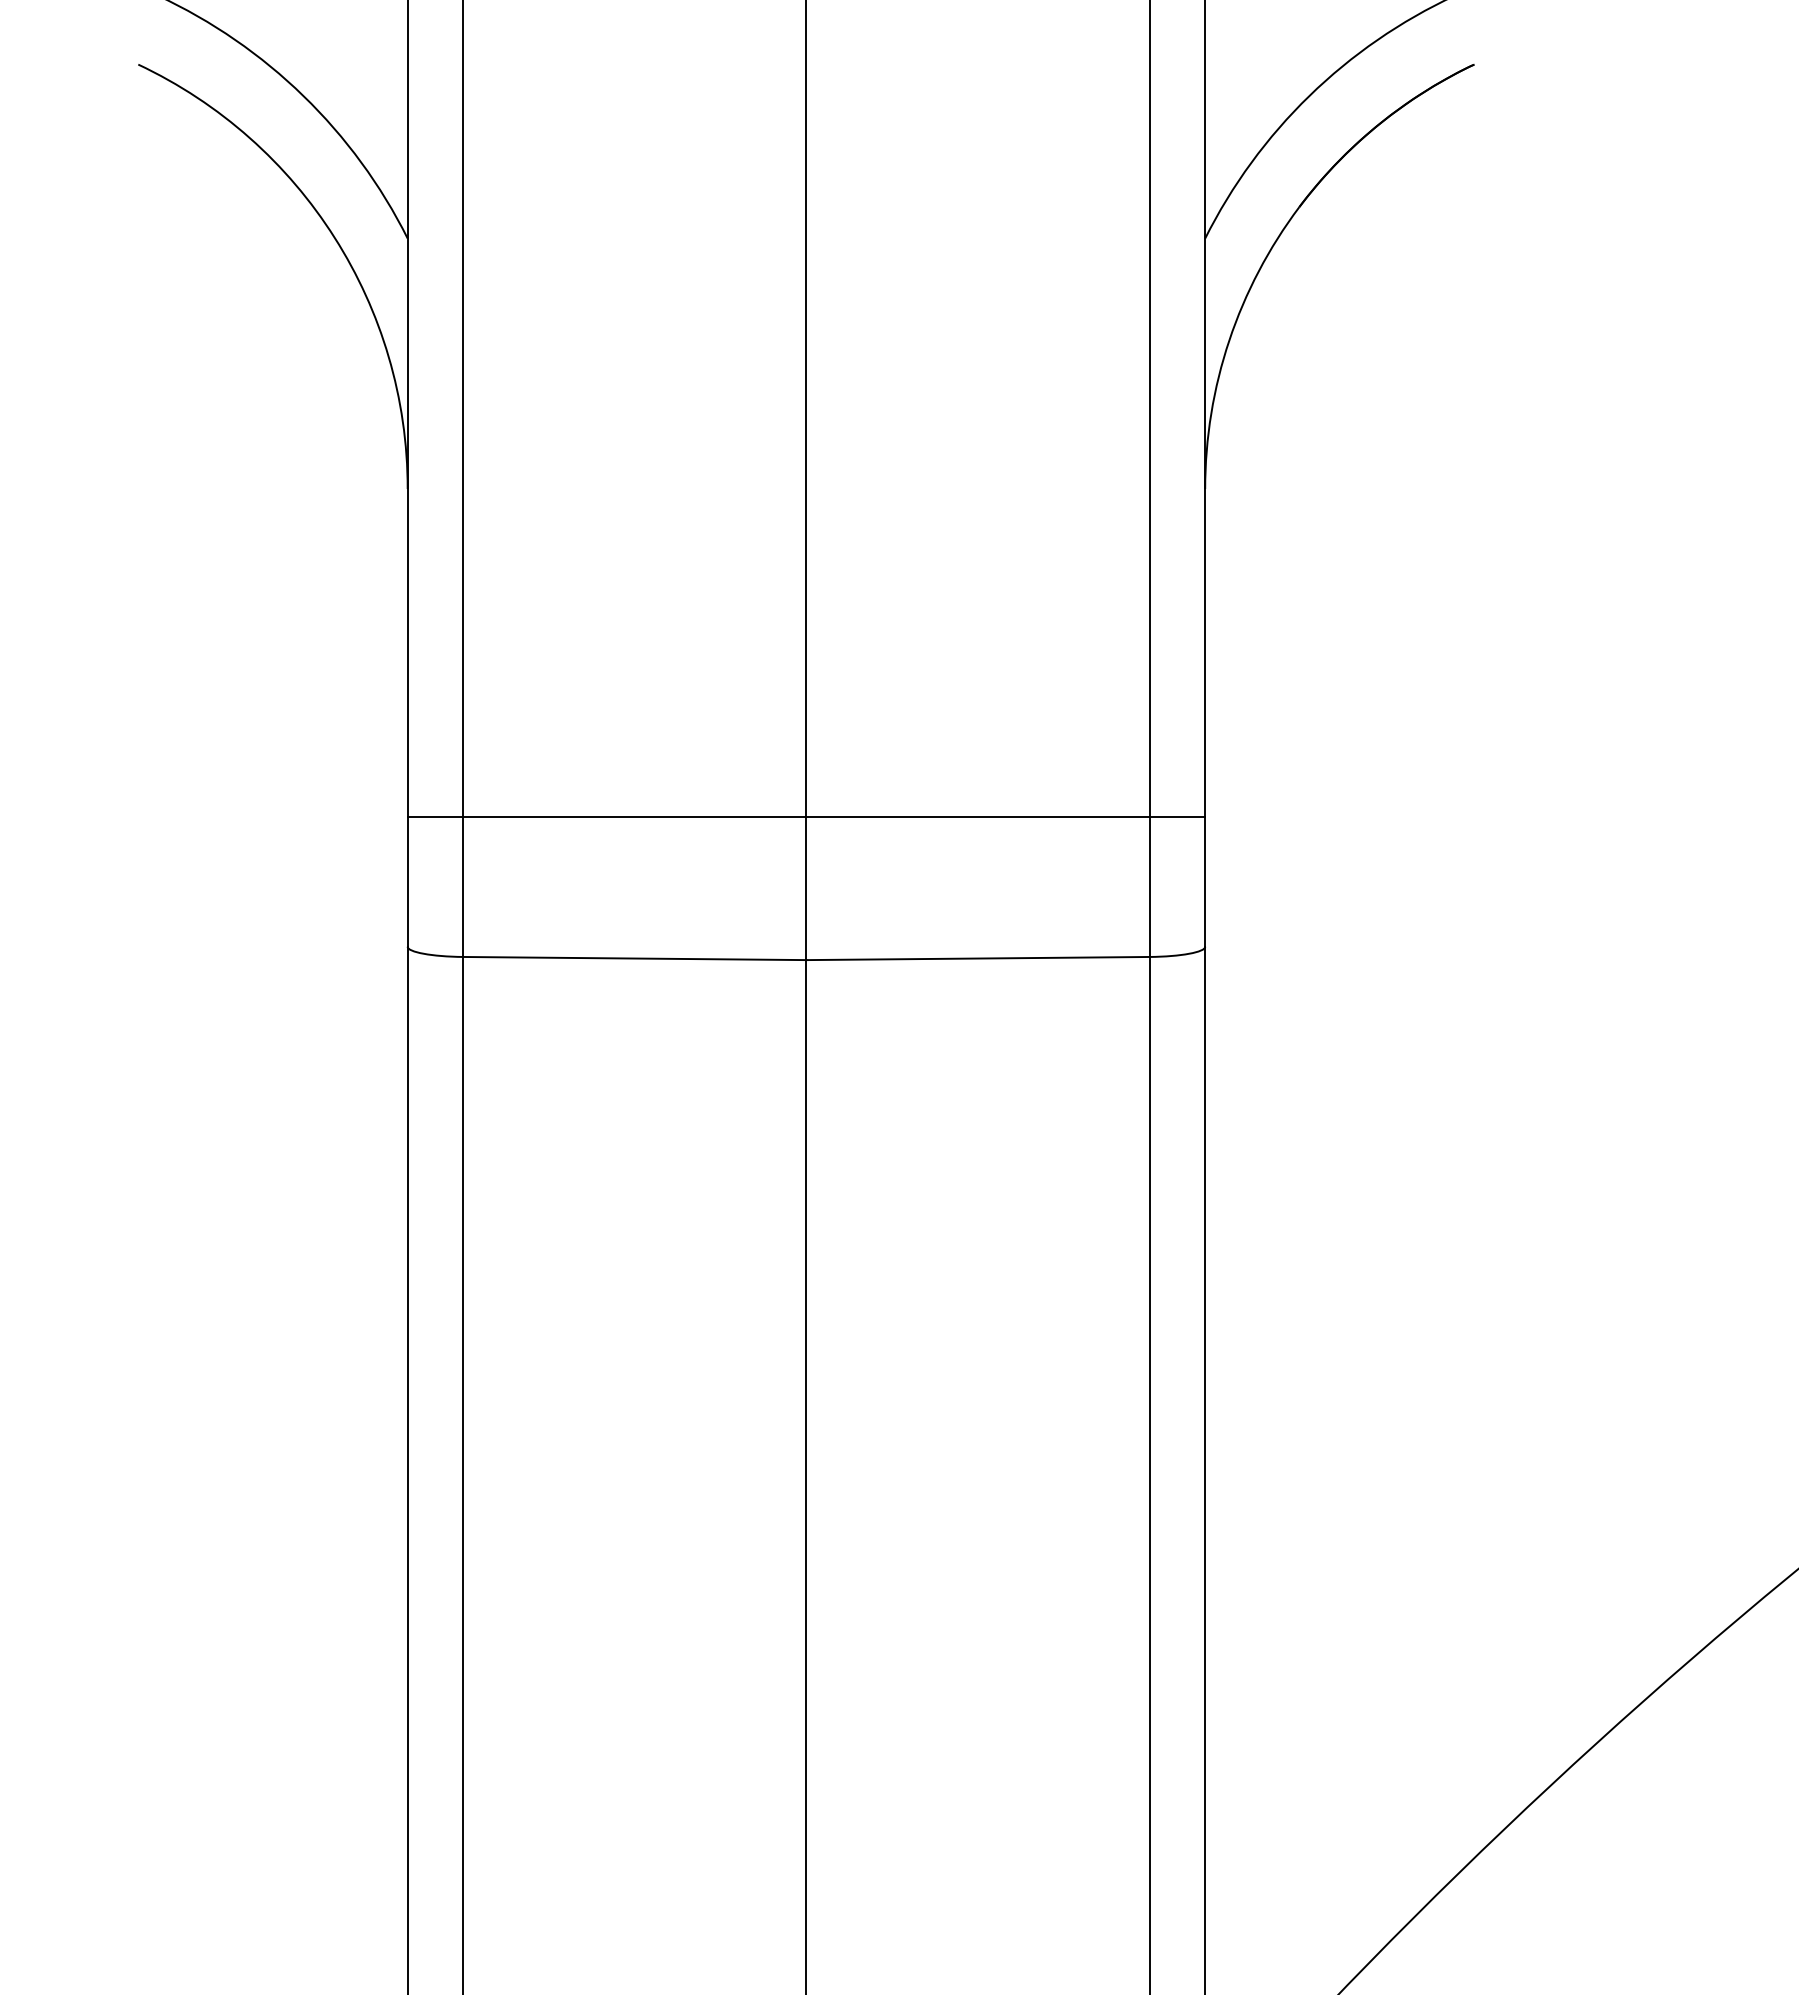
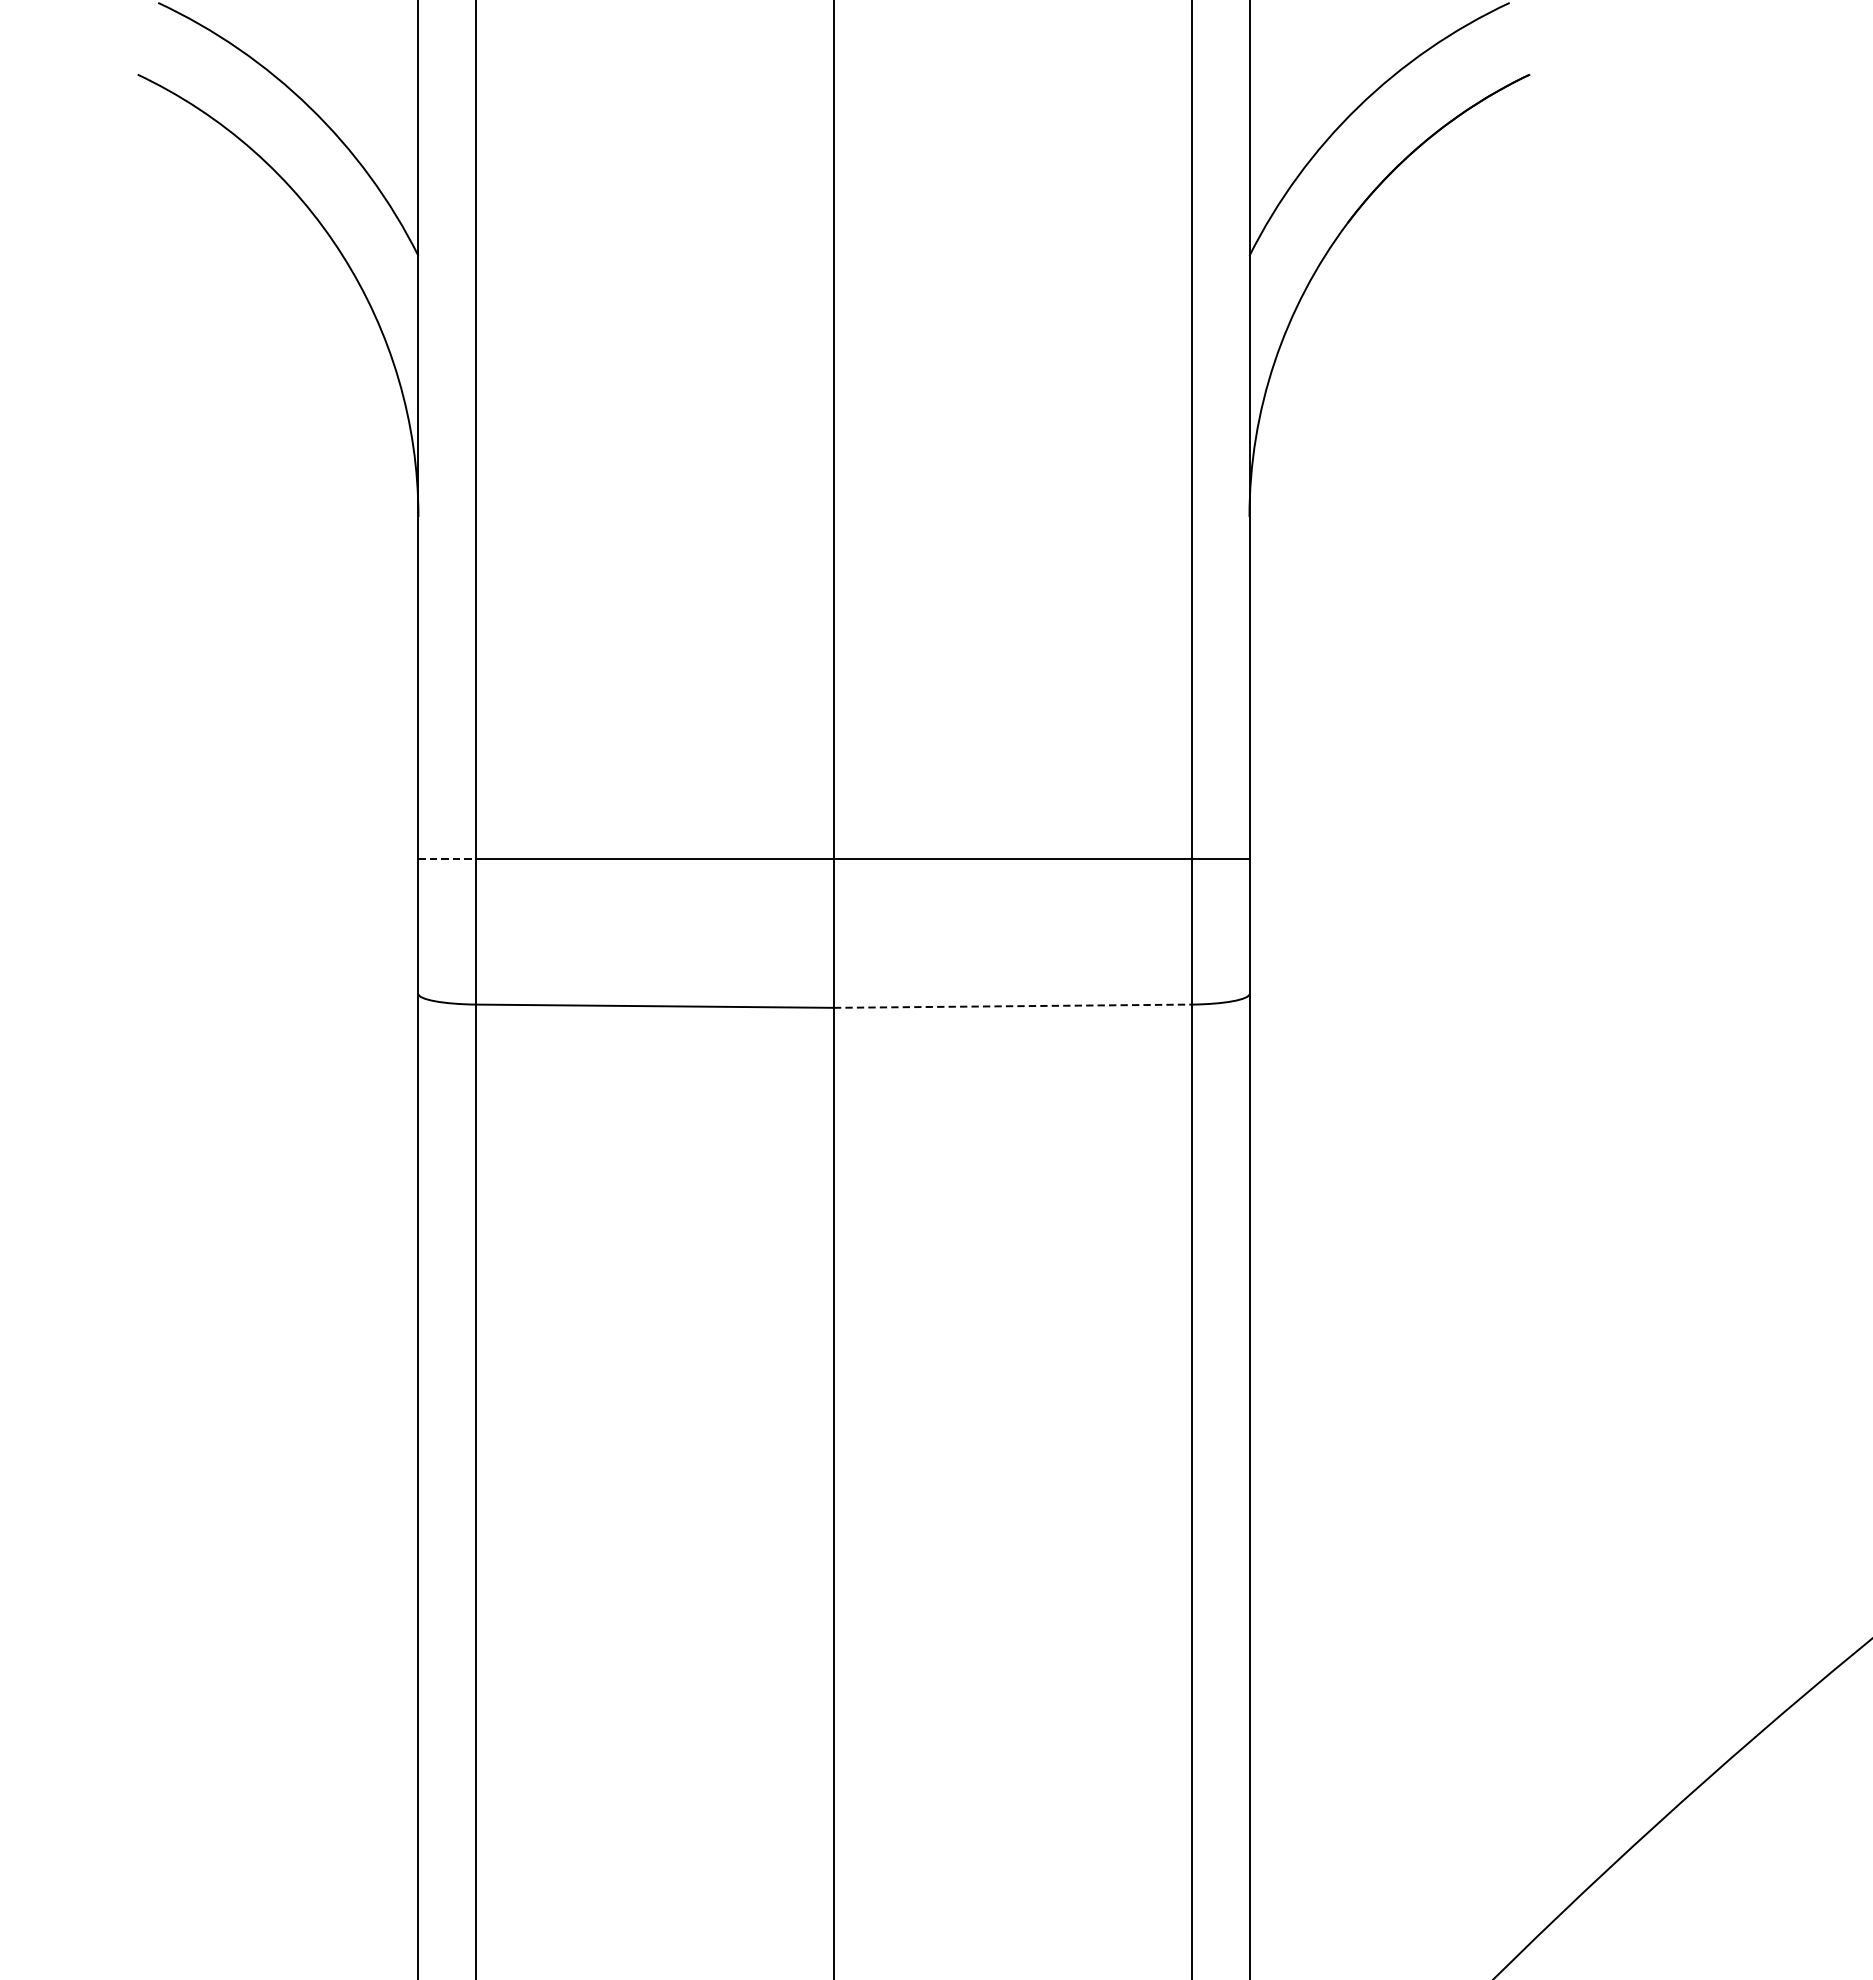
line: (435, 817) -> (447, 859), solid -> dashed
line: (978, 958) -> (1013, 1006), solid -> dashed

